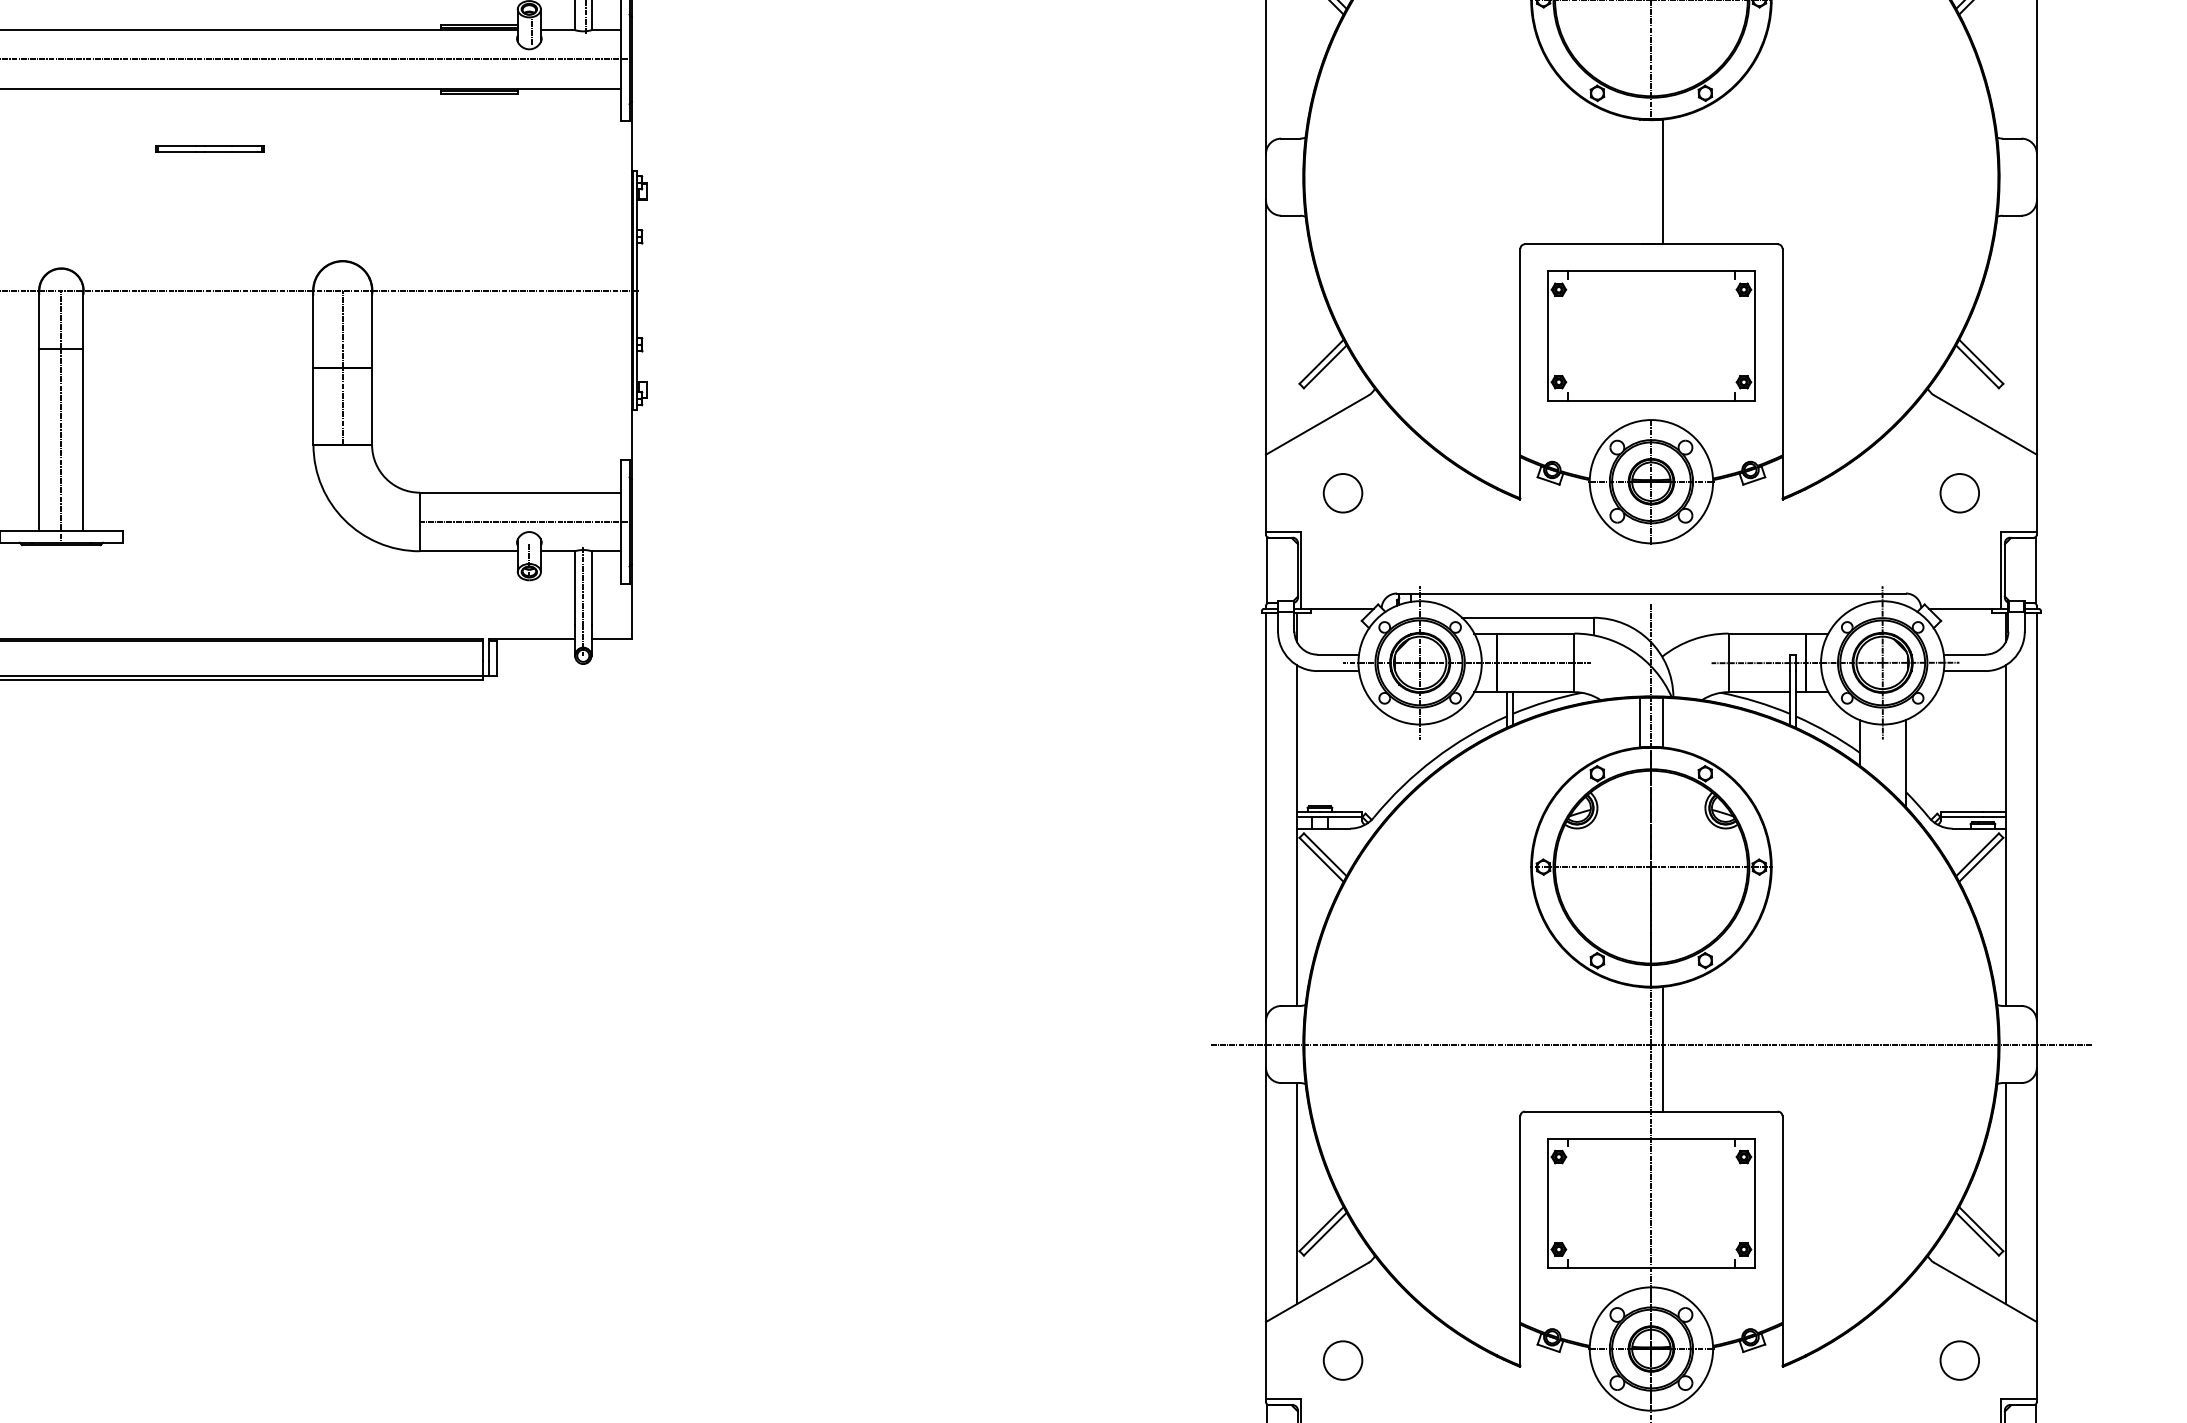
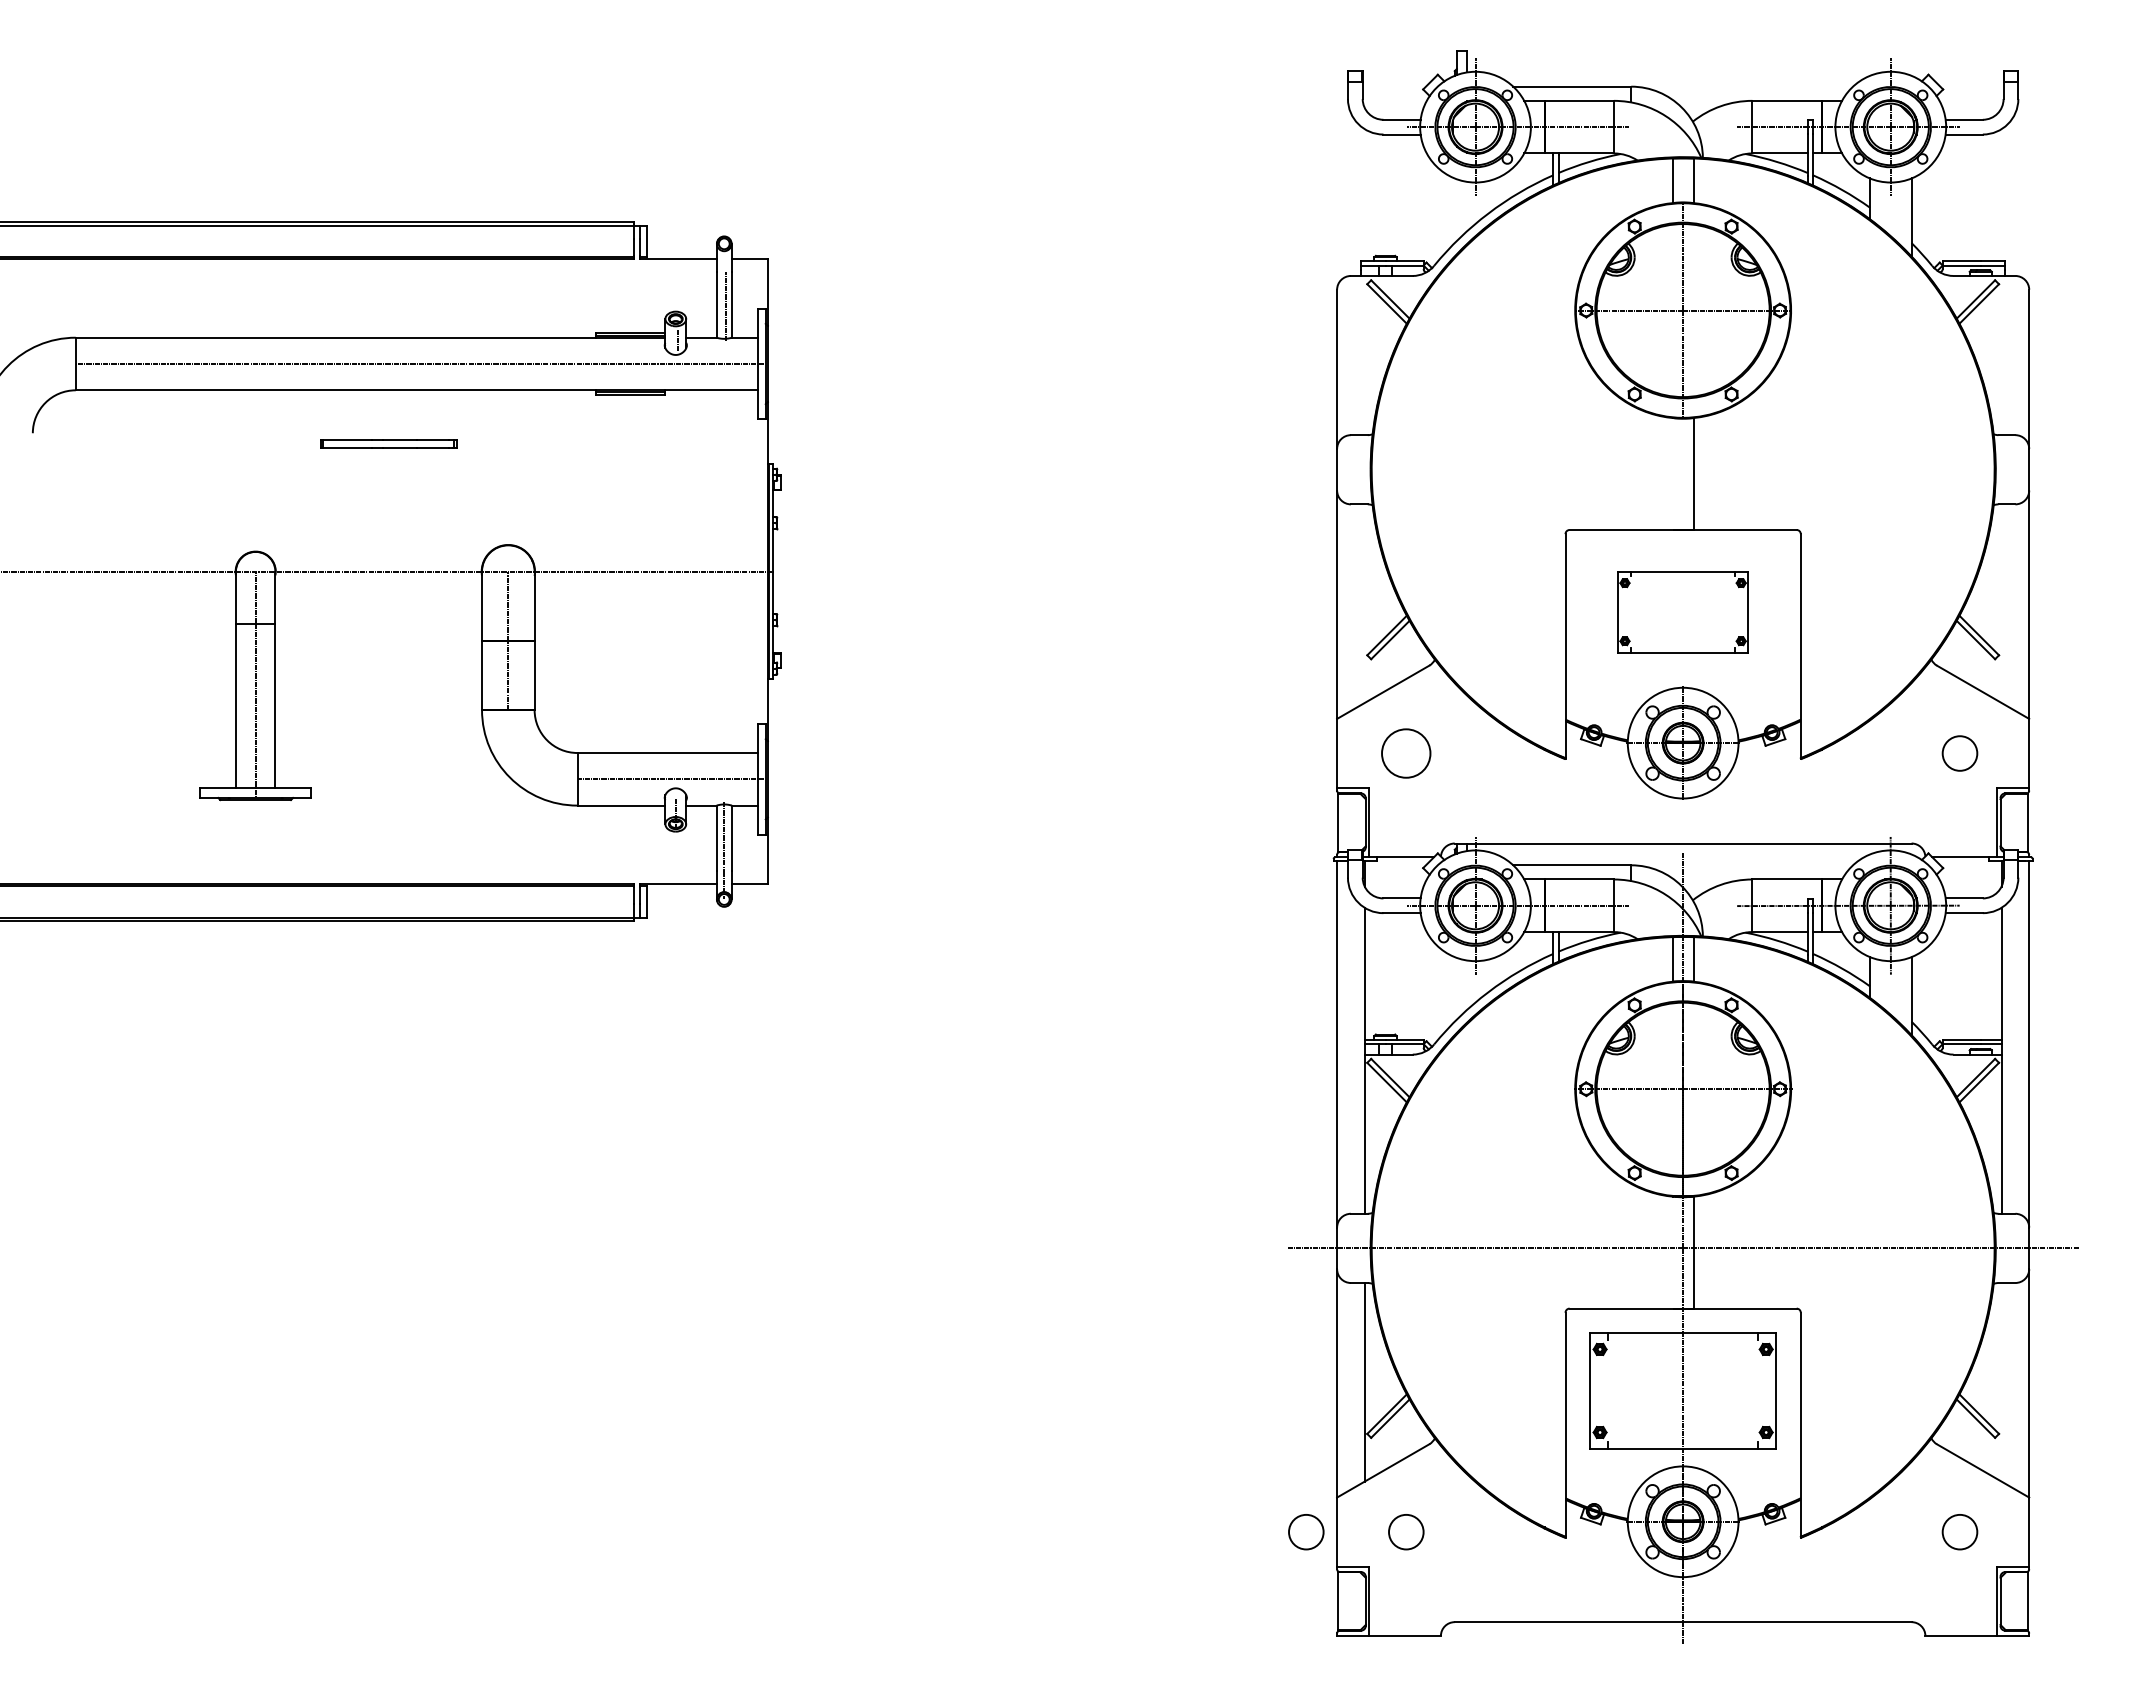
part: (210, 149) -> (389, 444), size x1.4
part: (1650, 335) -> (1682, 611), size x0.7
circle: (1343, 493) -> (1406, 753), size x1.4
line: (2006, 1193) -> (2001, 1382), removed
circle: (1231, 1360) -> (1306, 1532), added

